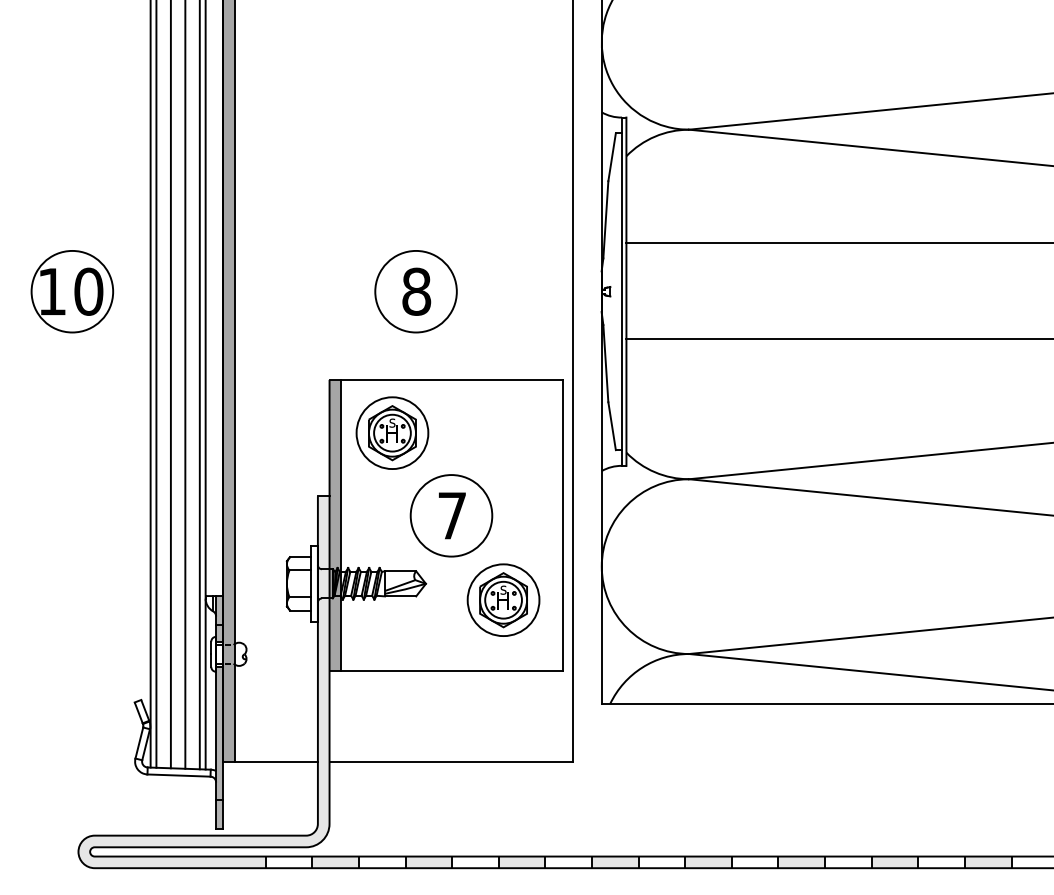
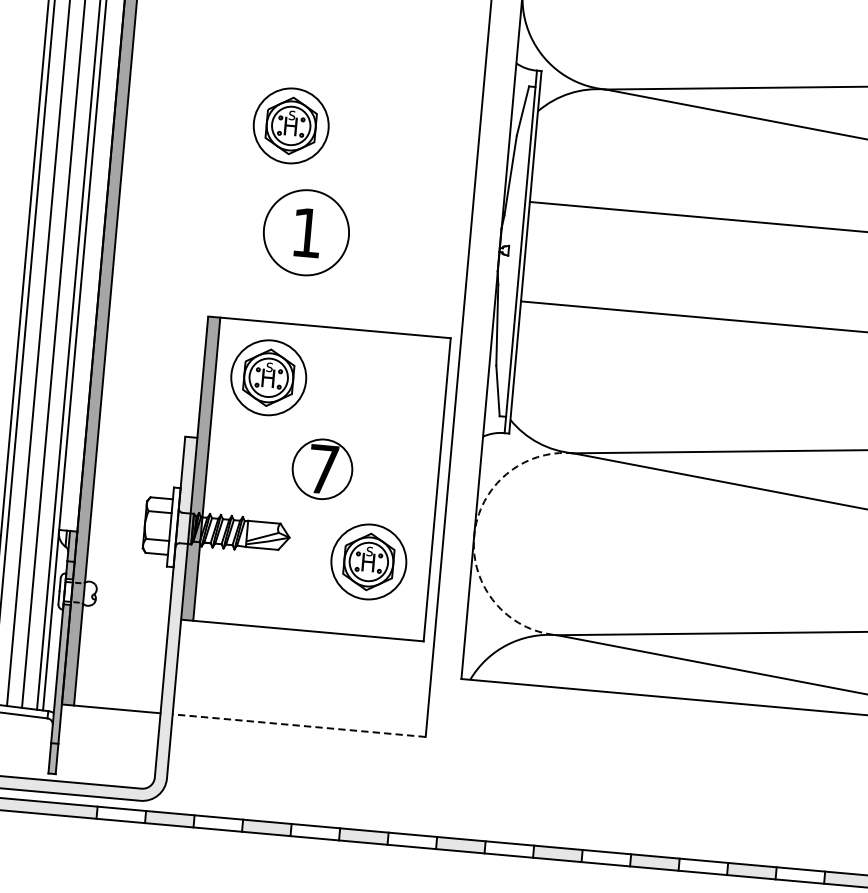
part: (392, 190) -> (291, 125), added
text: (416, 291) -> (306, 232), 8 -> 1
circle: (451, 515) -> (322, 468), size x0.7
arc: (601, 566) -> (473, 535), solid -> dashed
line: (451, 762) -> (299, 726), solid -> dashed

